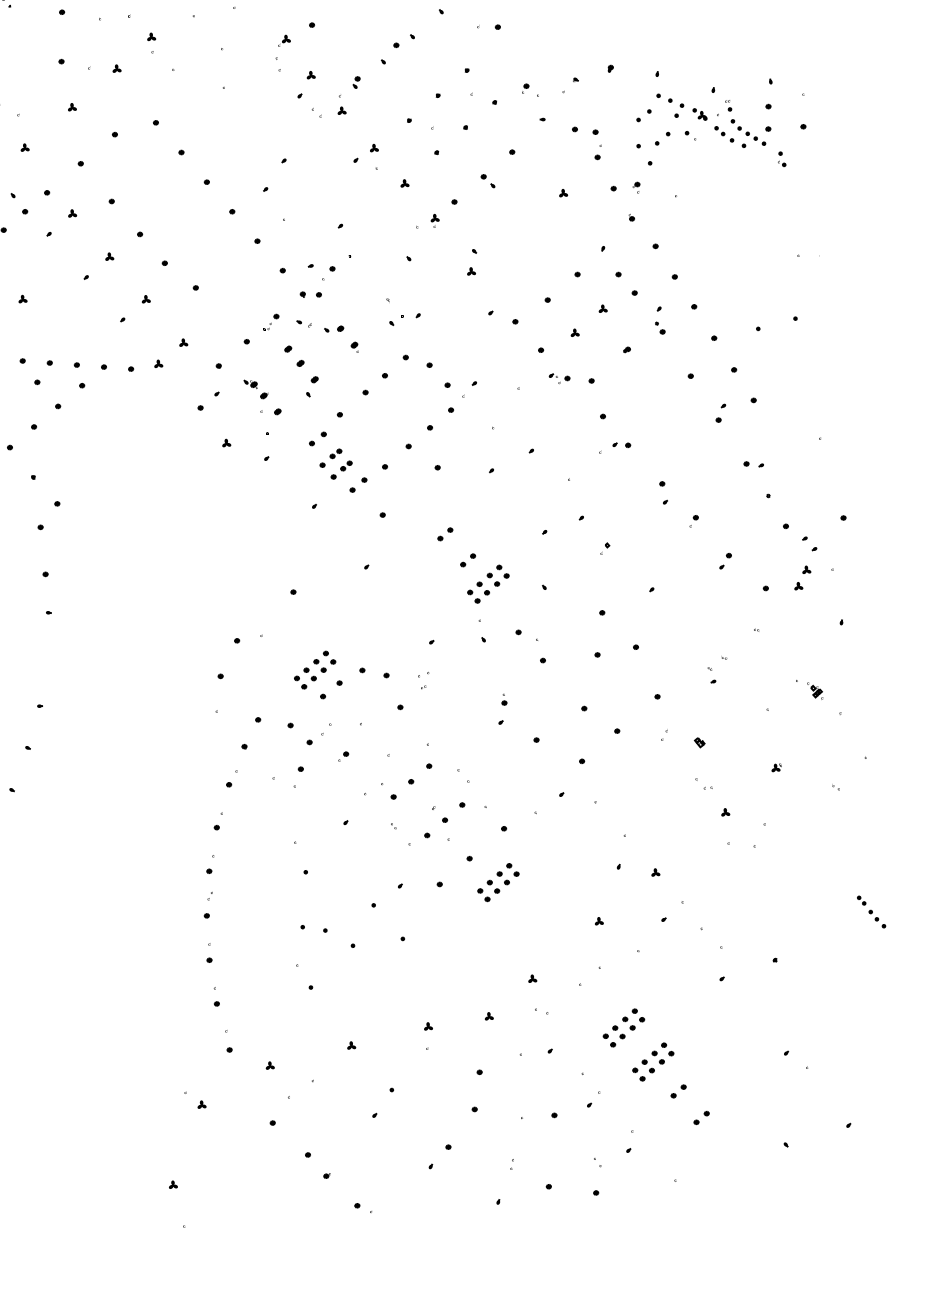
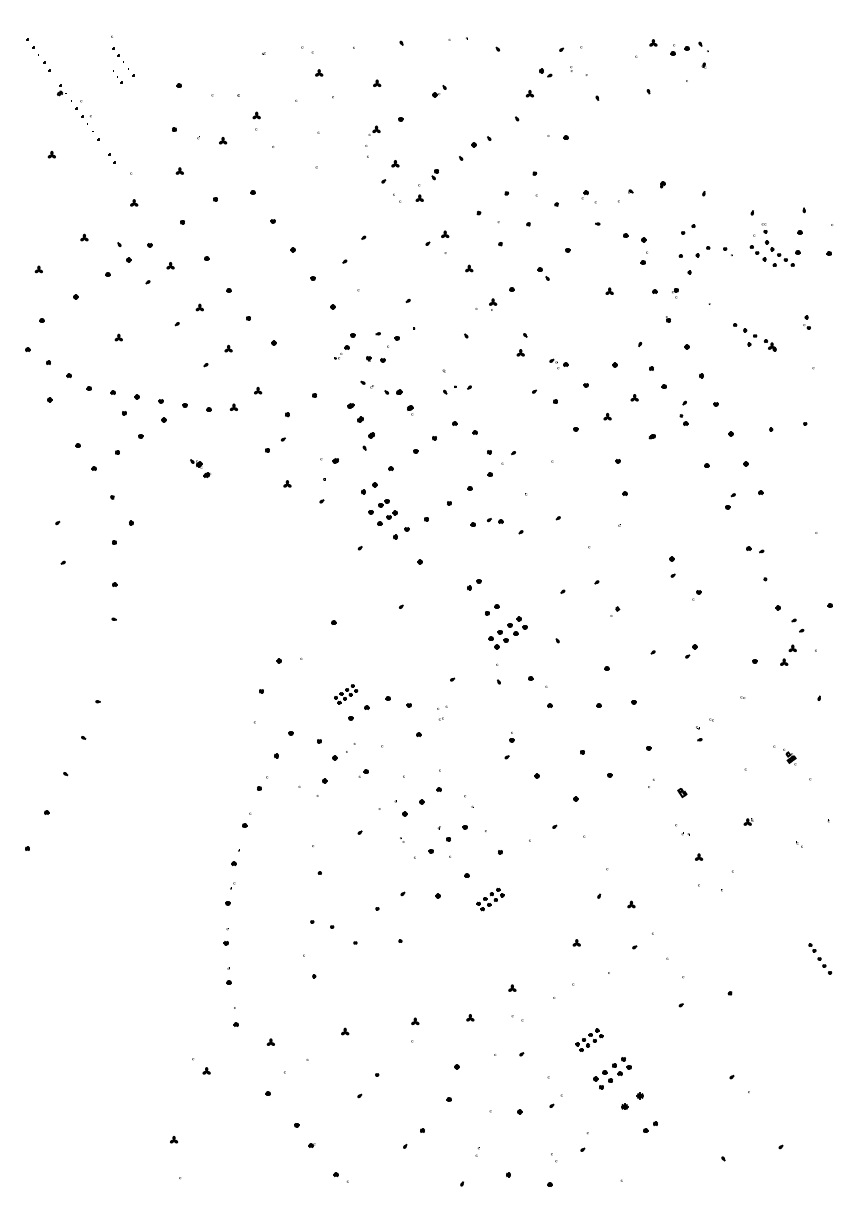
part: (681, 107) -> (754, 337), moved
part: (780, 159) -> (806, 322), moved
part: (270, 322) -> (341, 352), moved
part: (559, 377) -> (558, 363), moved
part: (255, 389) -> (200, 468), moved
part: (621, 444) -> (495, 520), moved
part: (725, 561) -> (691, 651), moved
part: (314, 670) -> (345, 694), size x0.6
part: (498, 882) -> (490, 899), size x0.7
part: (624, 1028) -> (589, 1040), size x0.7
part: (678, 1091) -> (632, 1101), size x1.6

